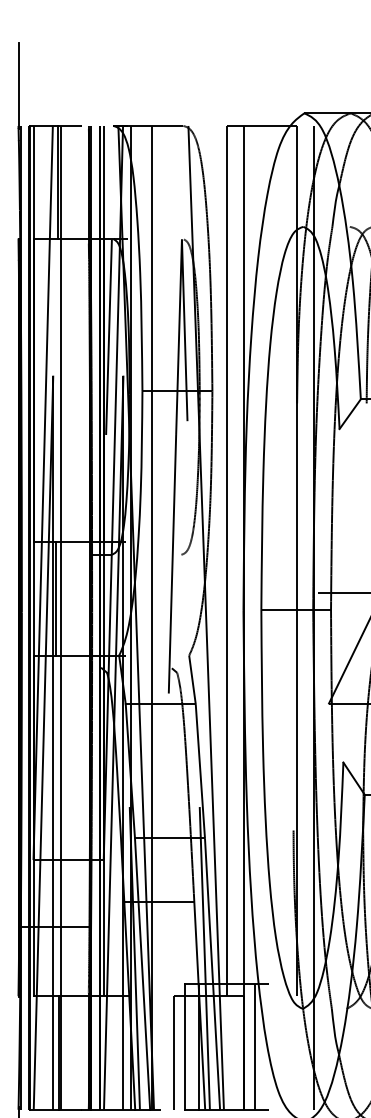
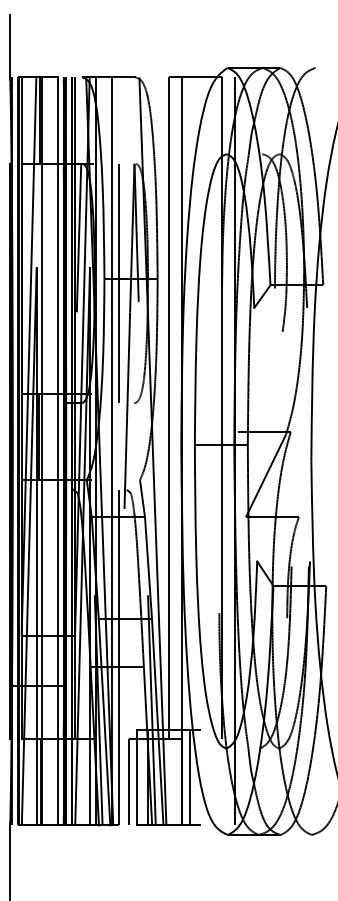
line: (160, 396) -> (118, 283), added
line: (81, 617) -> (58, 451), added
line: (160, 888) -> (118, 657), added

